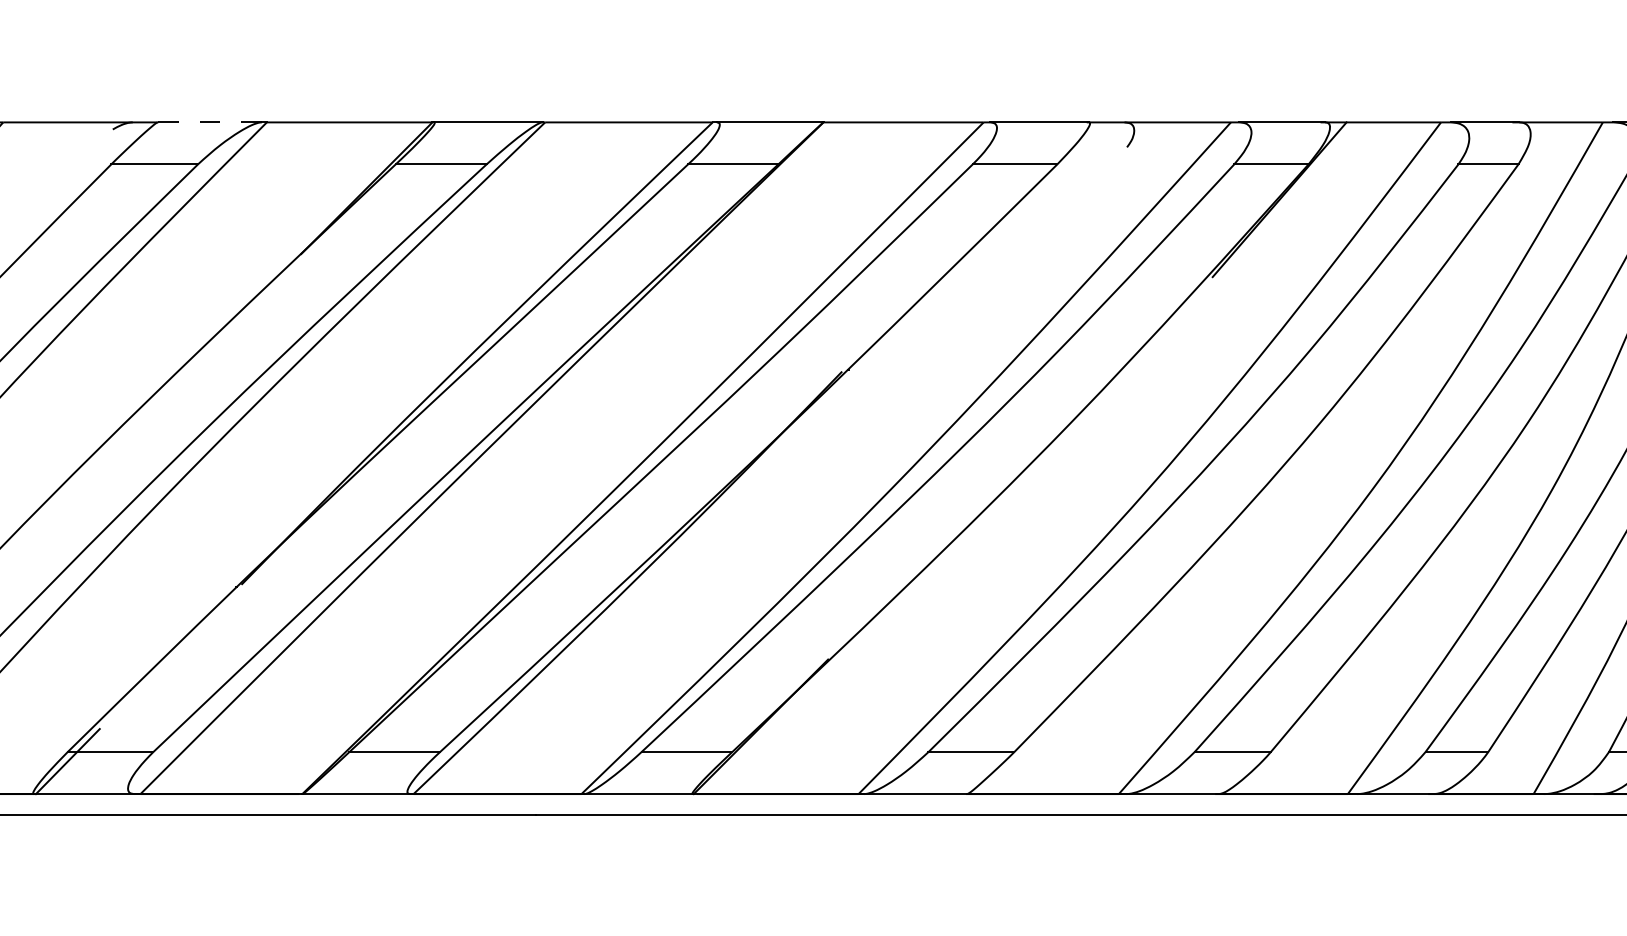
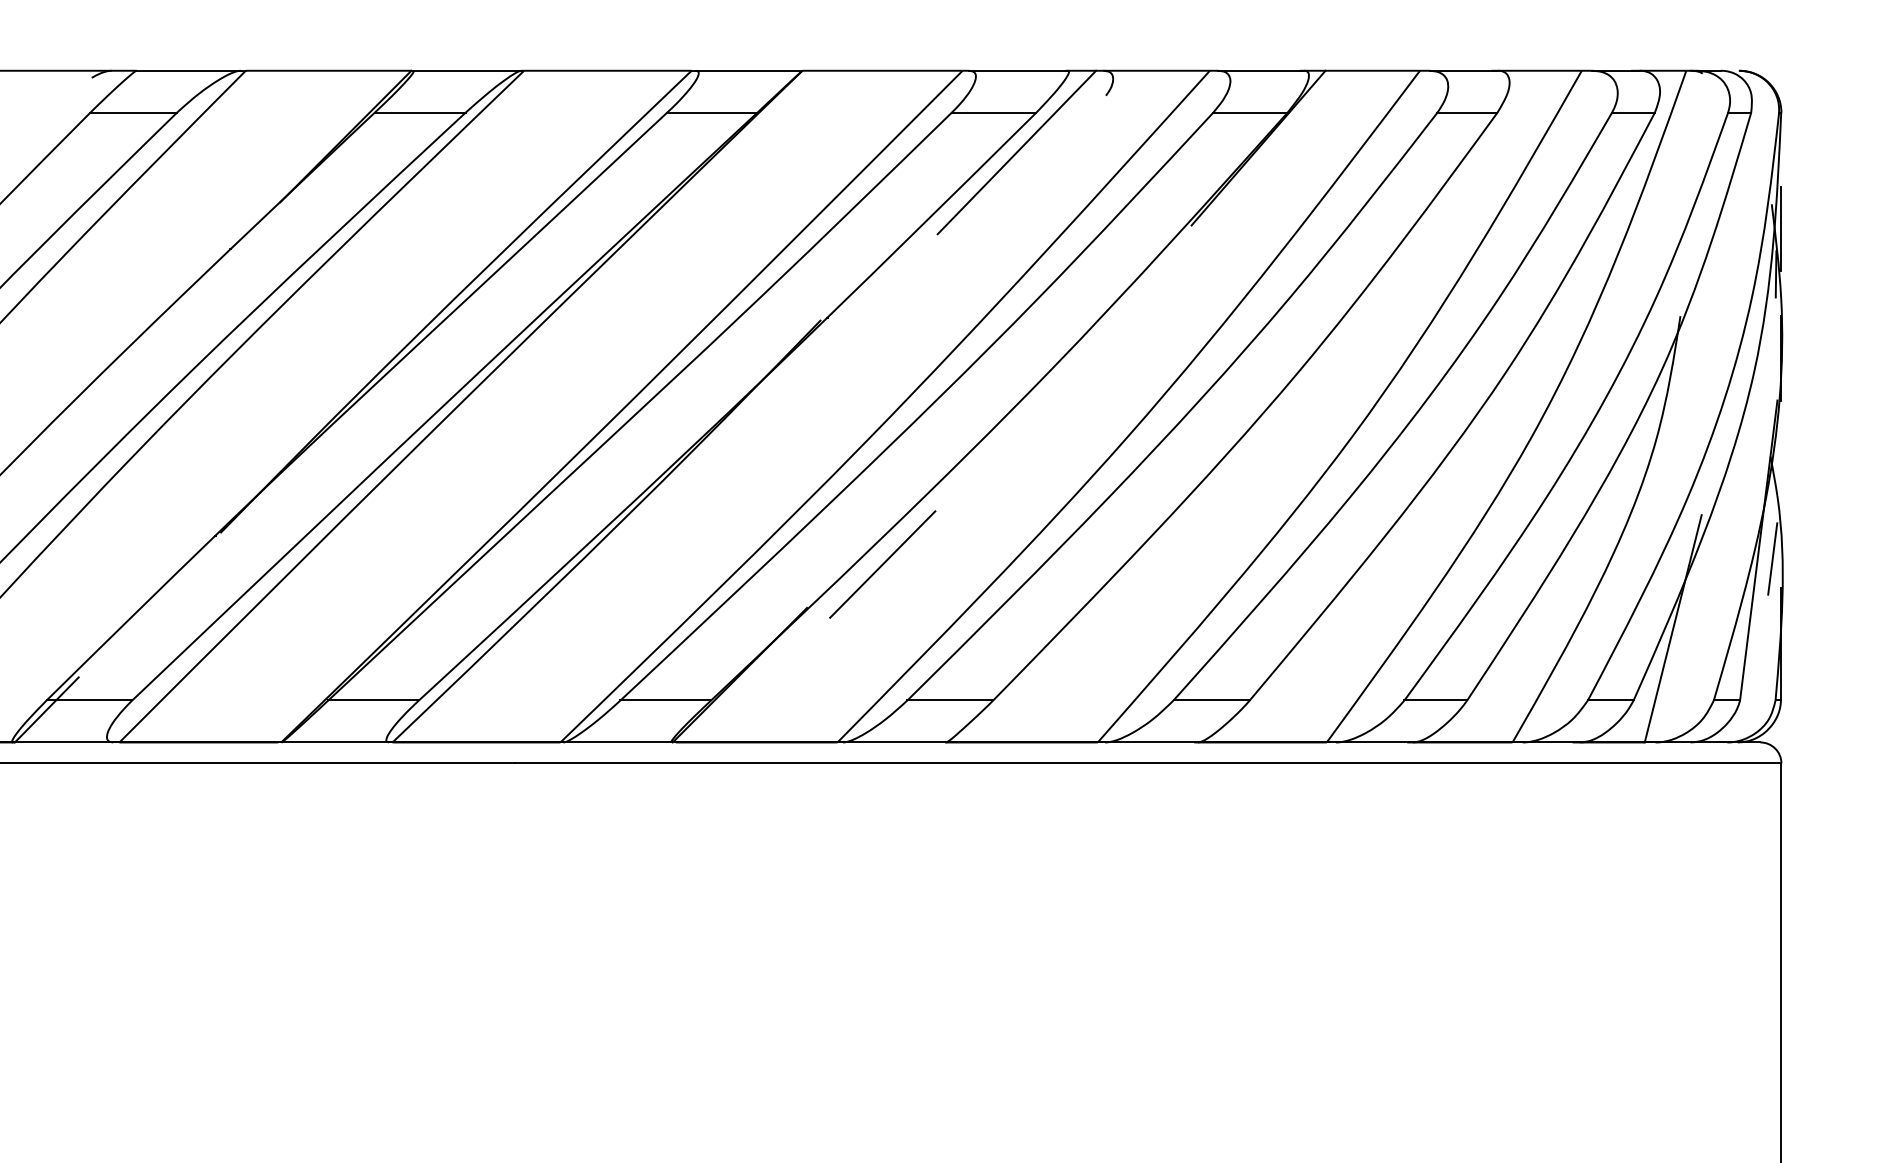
line: (210, 122) -> (189, 70), dashed -> solid
line: (1037, 204) -> (1016, 152), added
line: (903, 616) -> (882, 564), added

